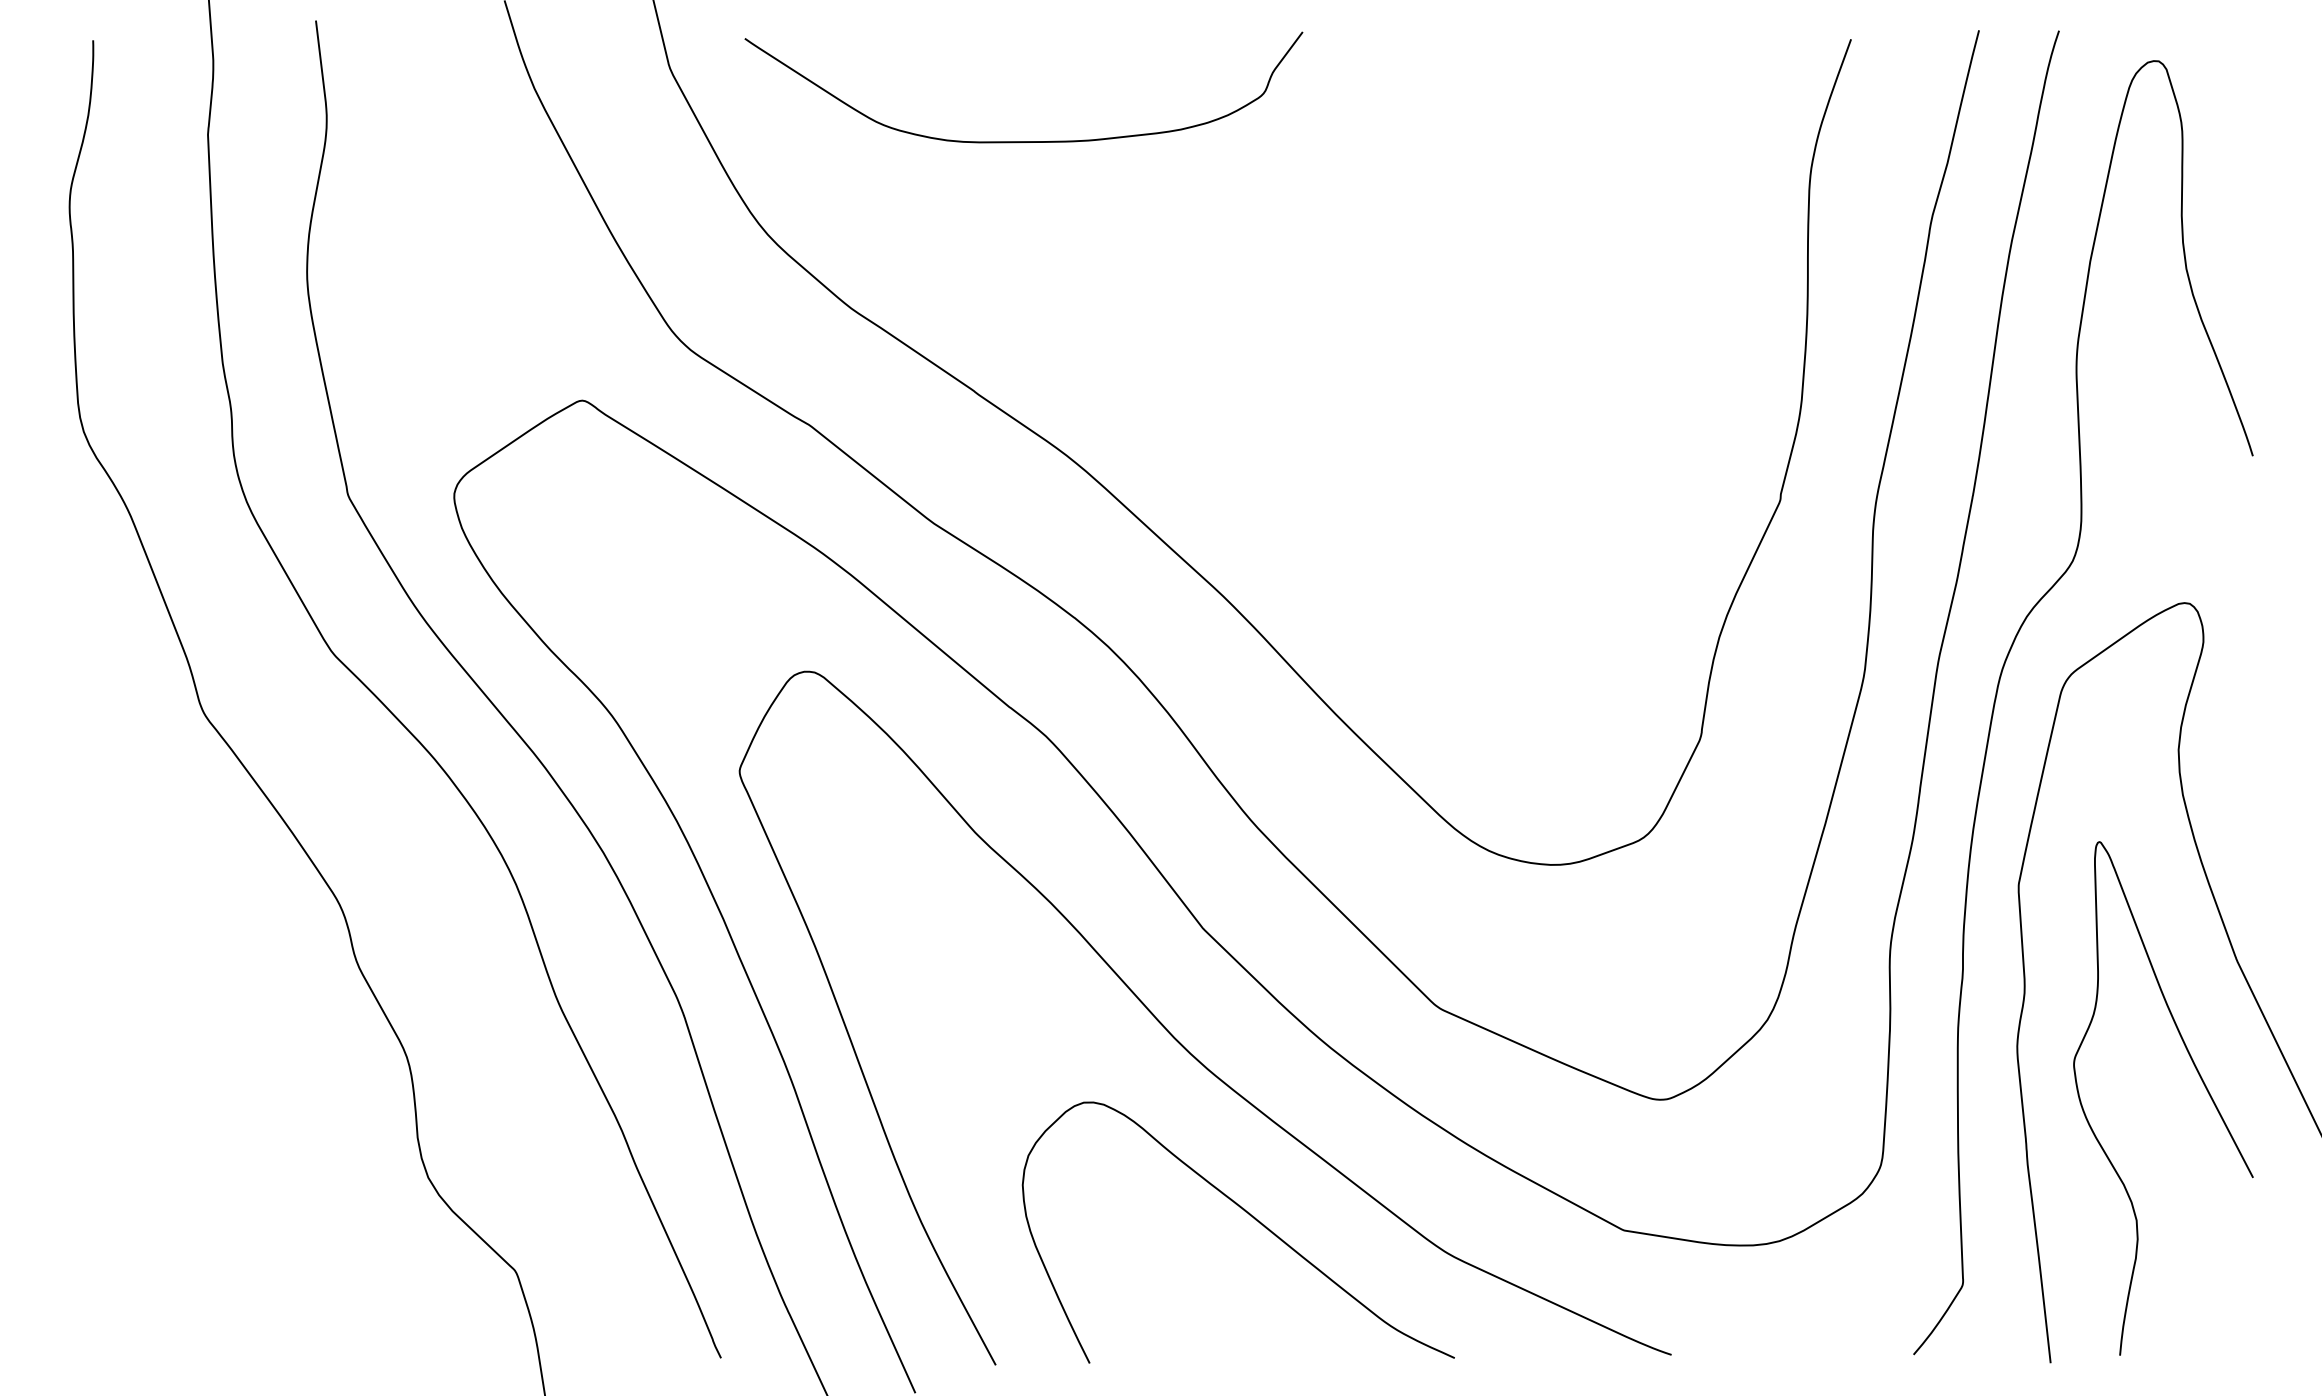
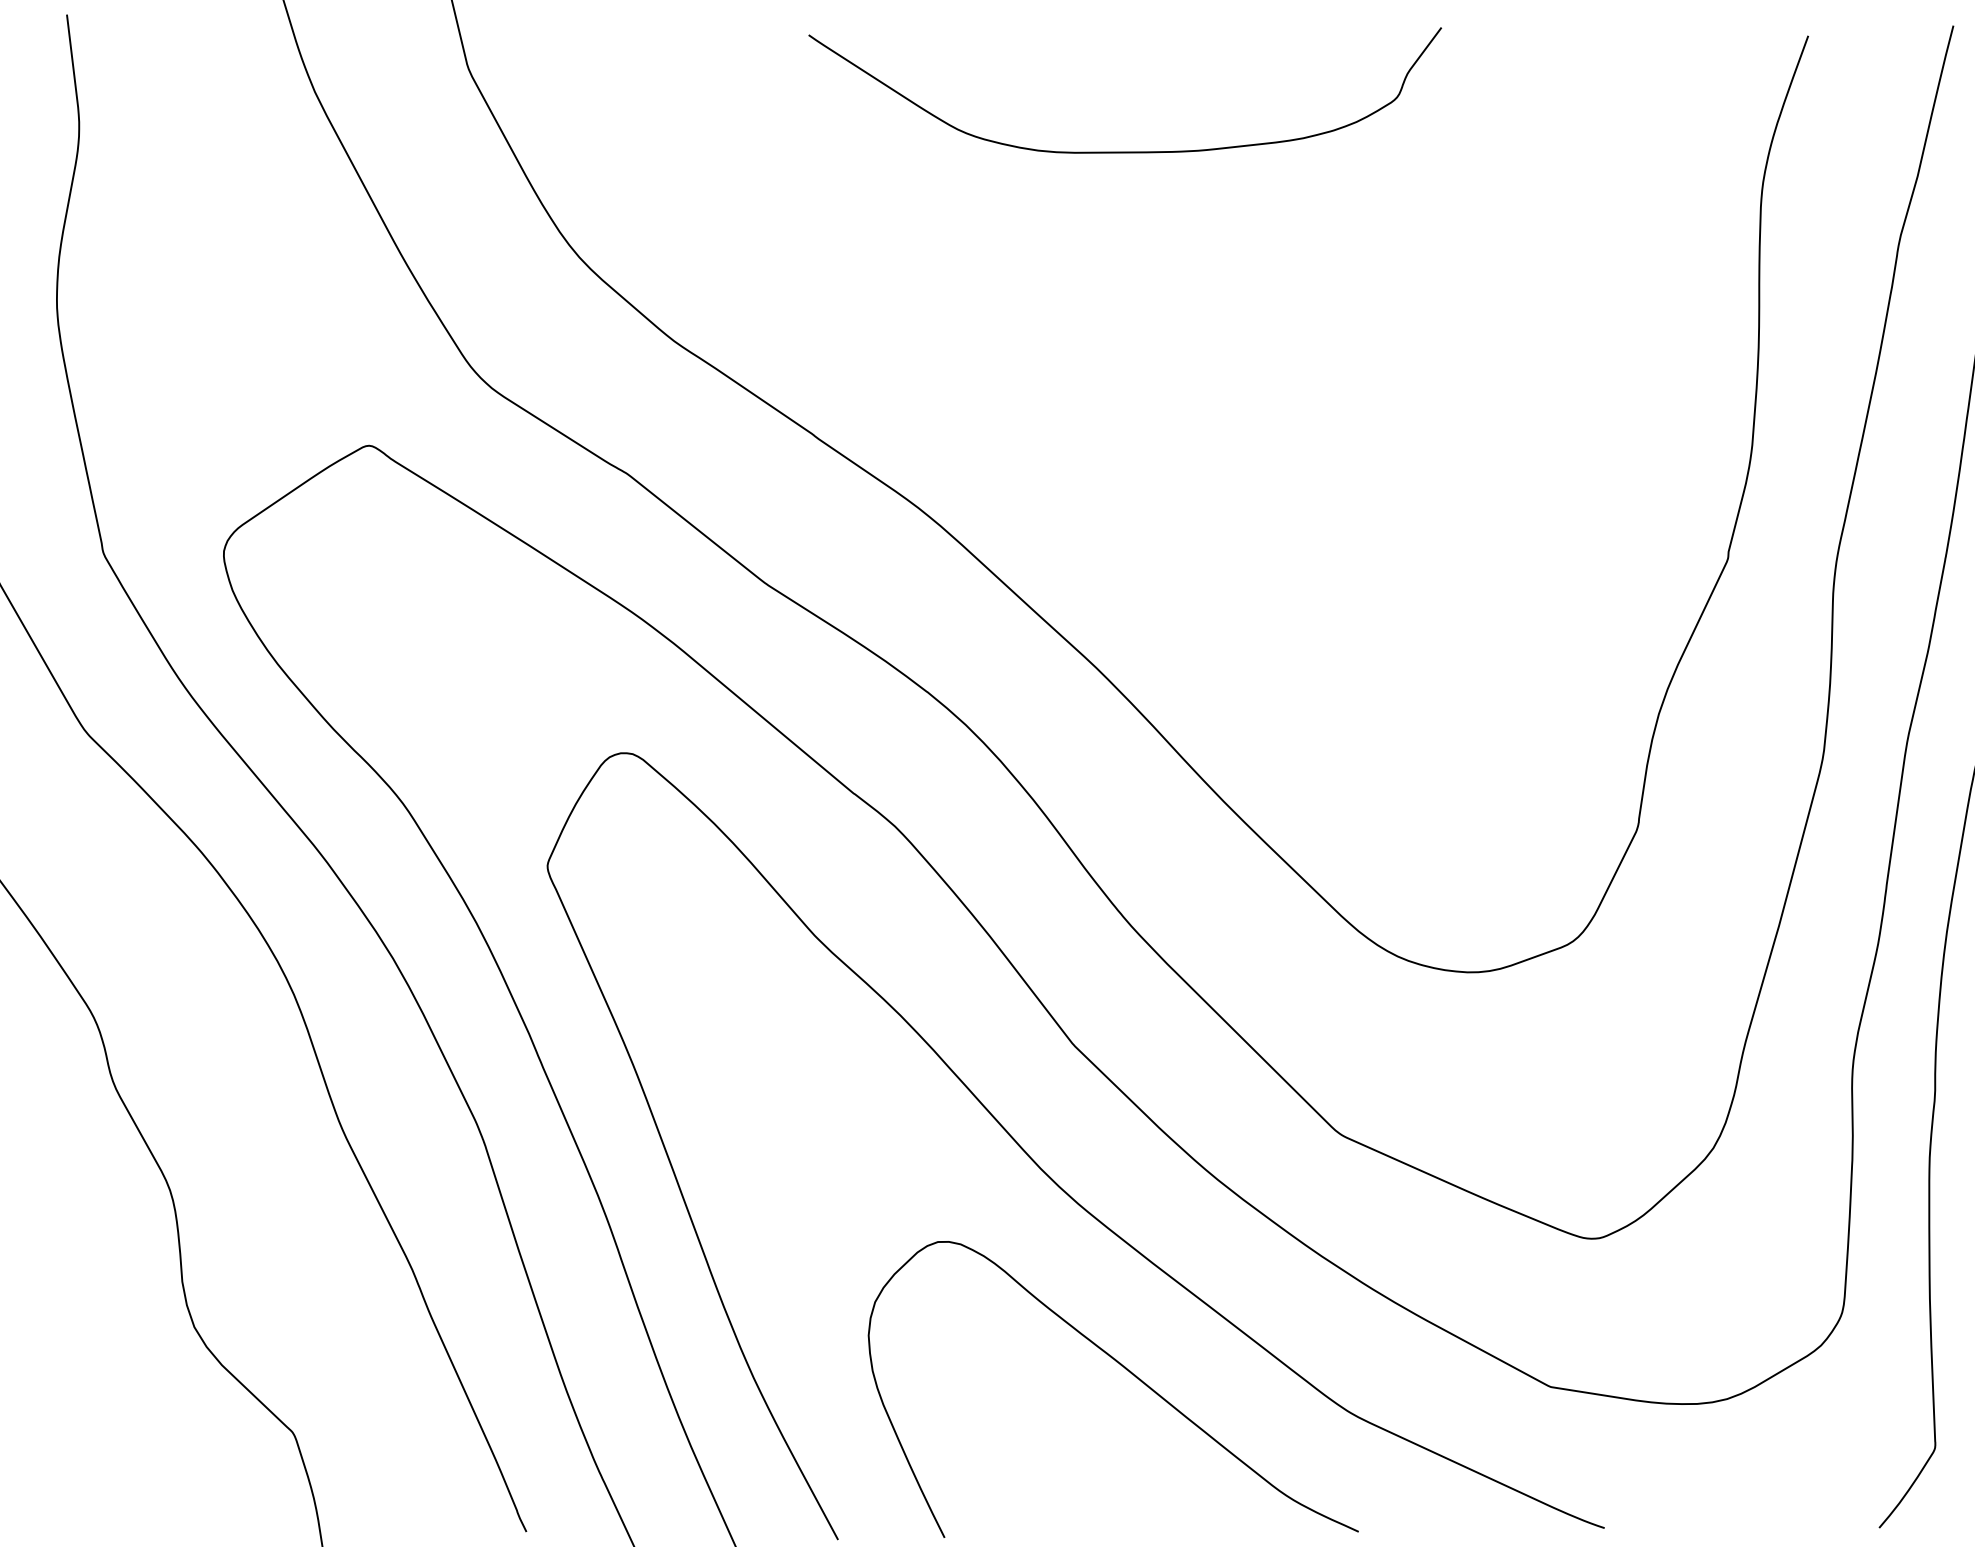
curve: (1023, 141) -> (1124, 151), moved

